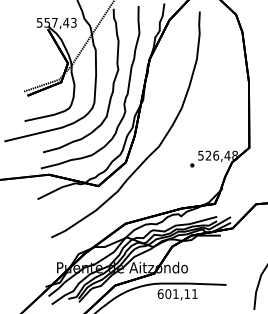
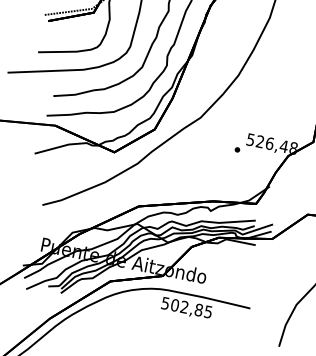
text: (177, 293) -> (186, 306), 601,11 -> 502,85

